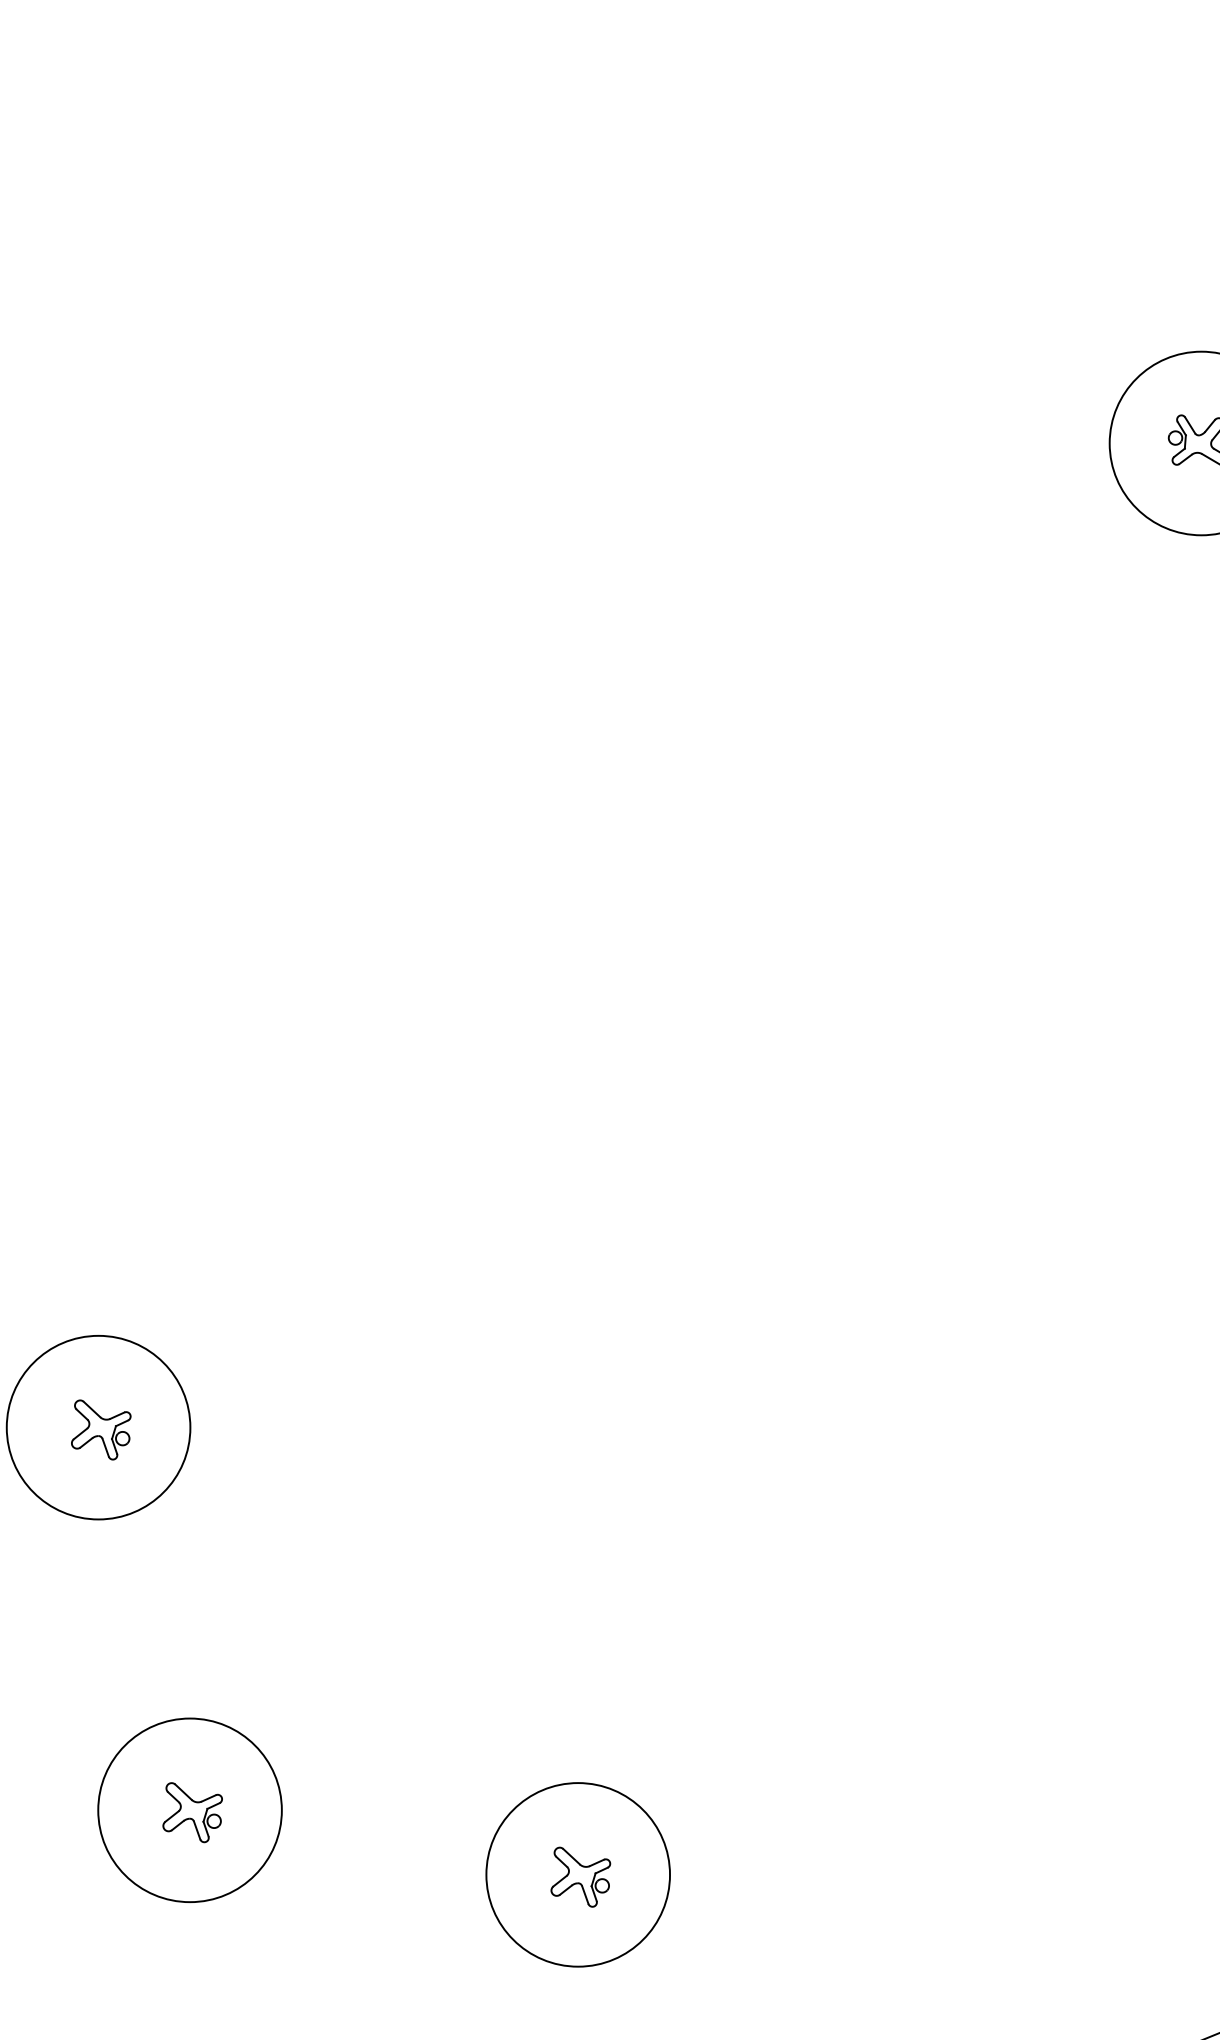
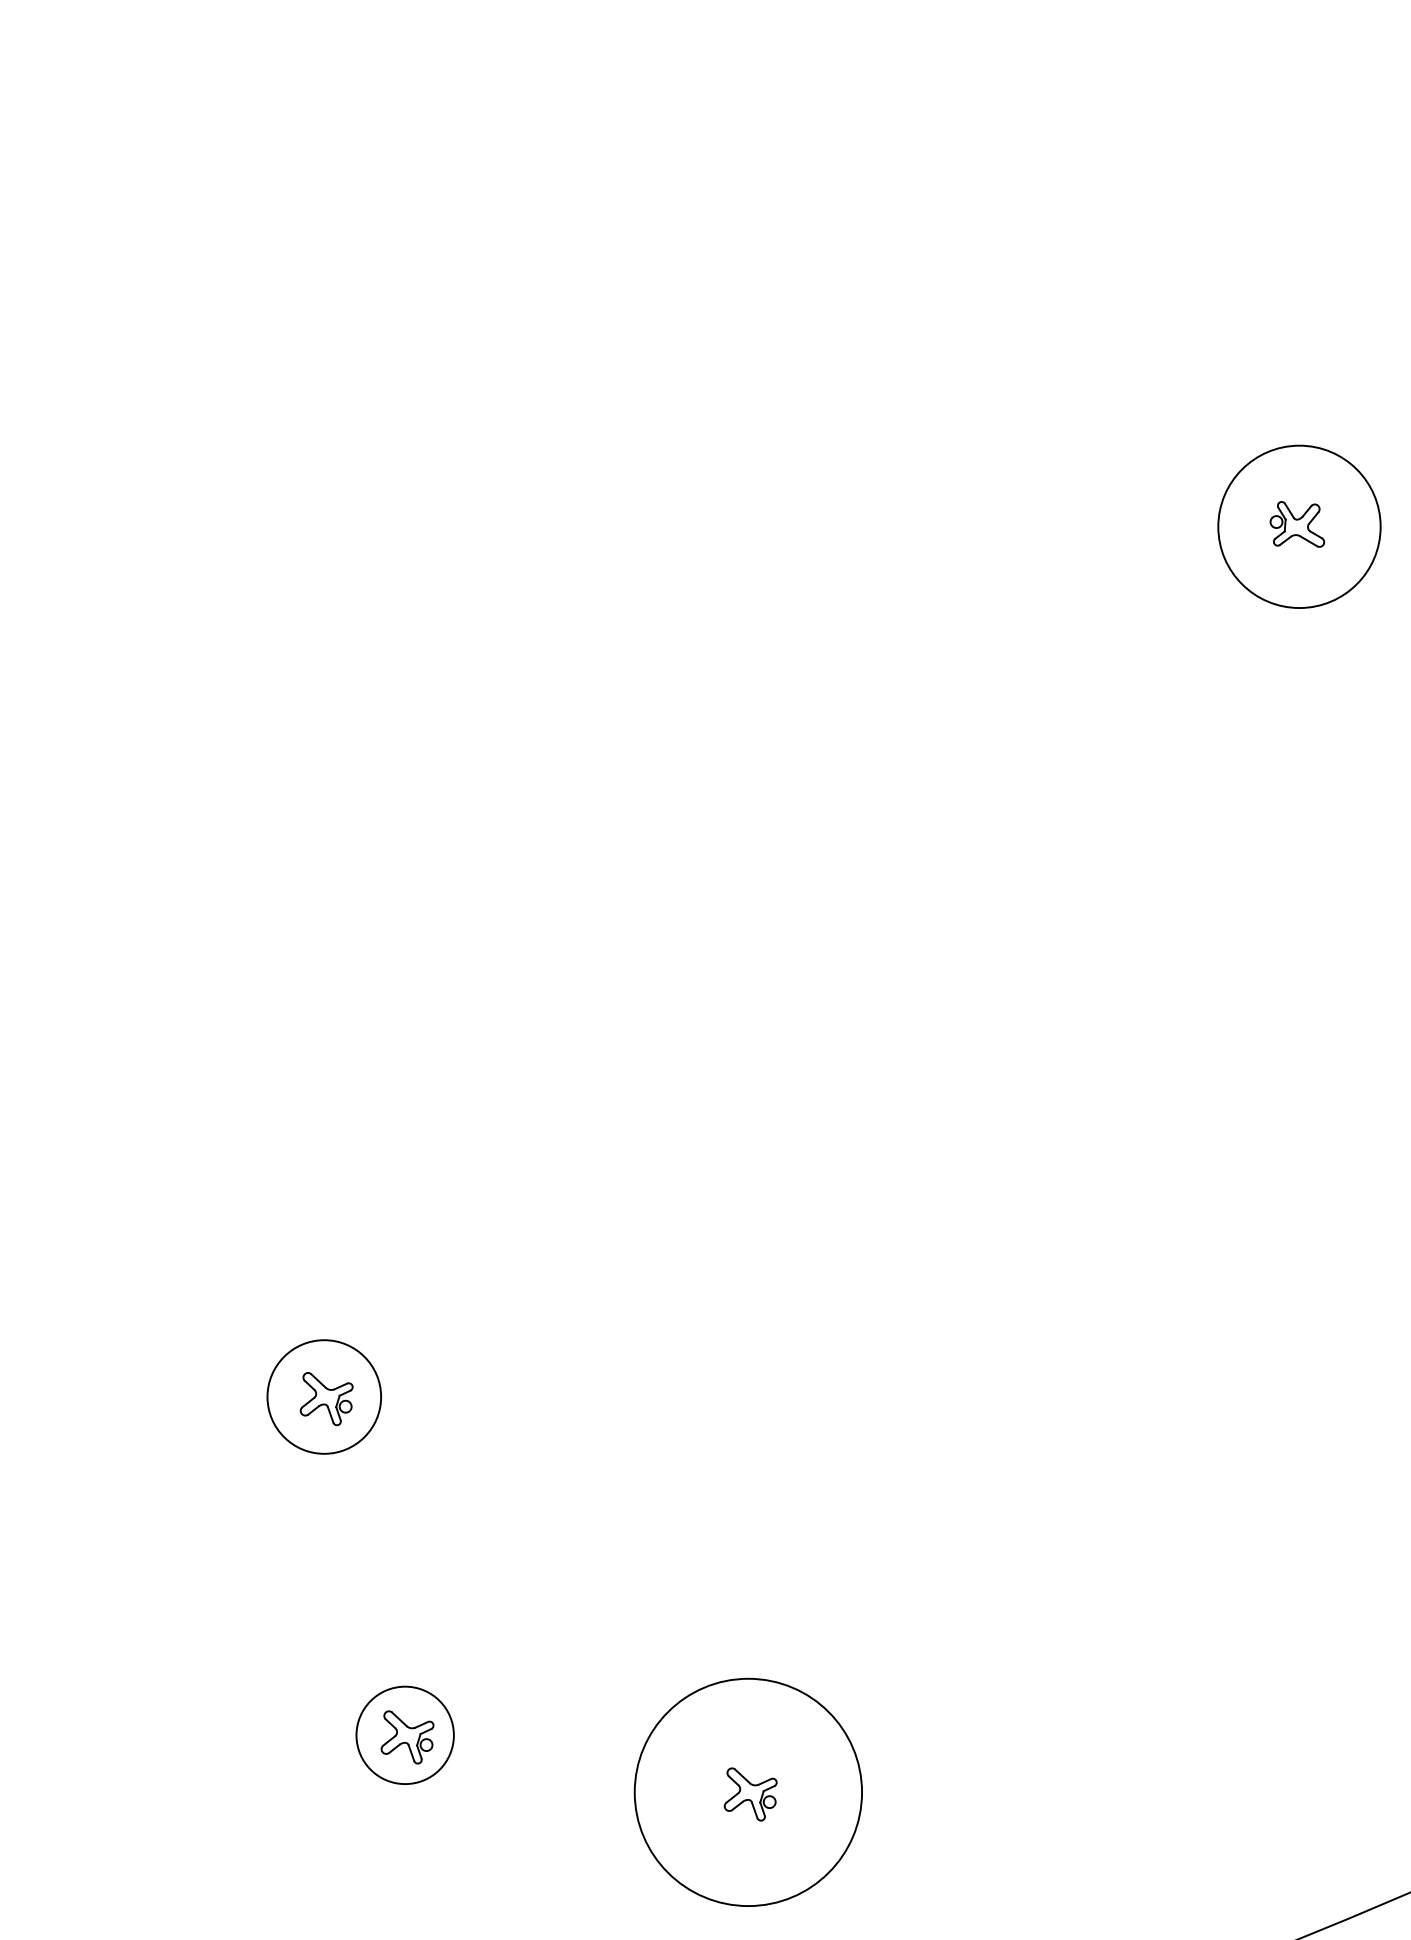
circle: (98, 1427) -> (324, 1396), size x0.7
circle: (190, 1810) -> (405, 1735), size x0.6
circle: (578, 1874) -> (748, 1792), size x1.4

